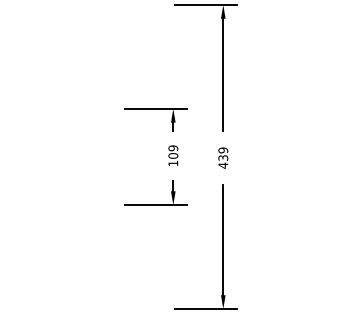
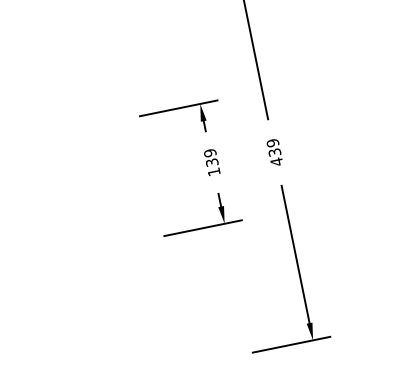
text: (173, 155) -> (212, 161), 109 -> 139

